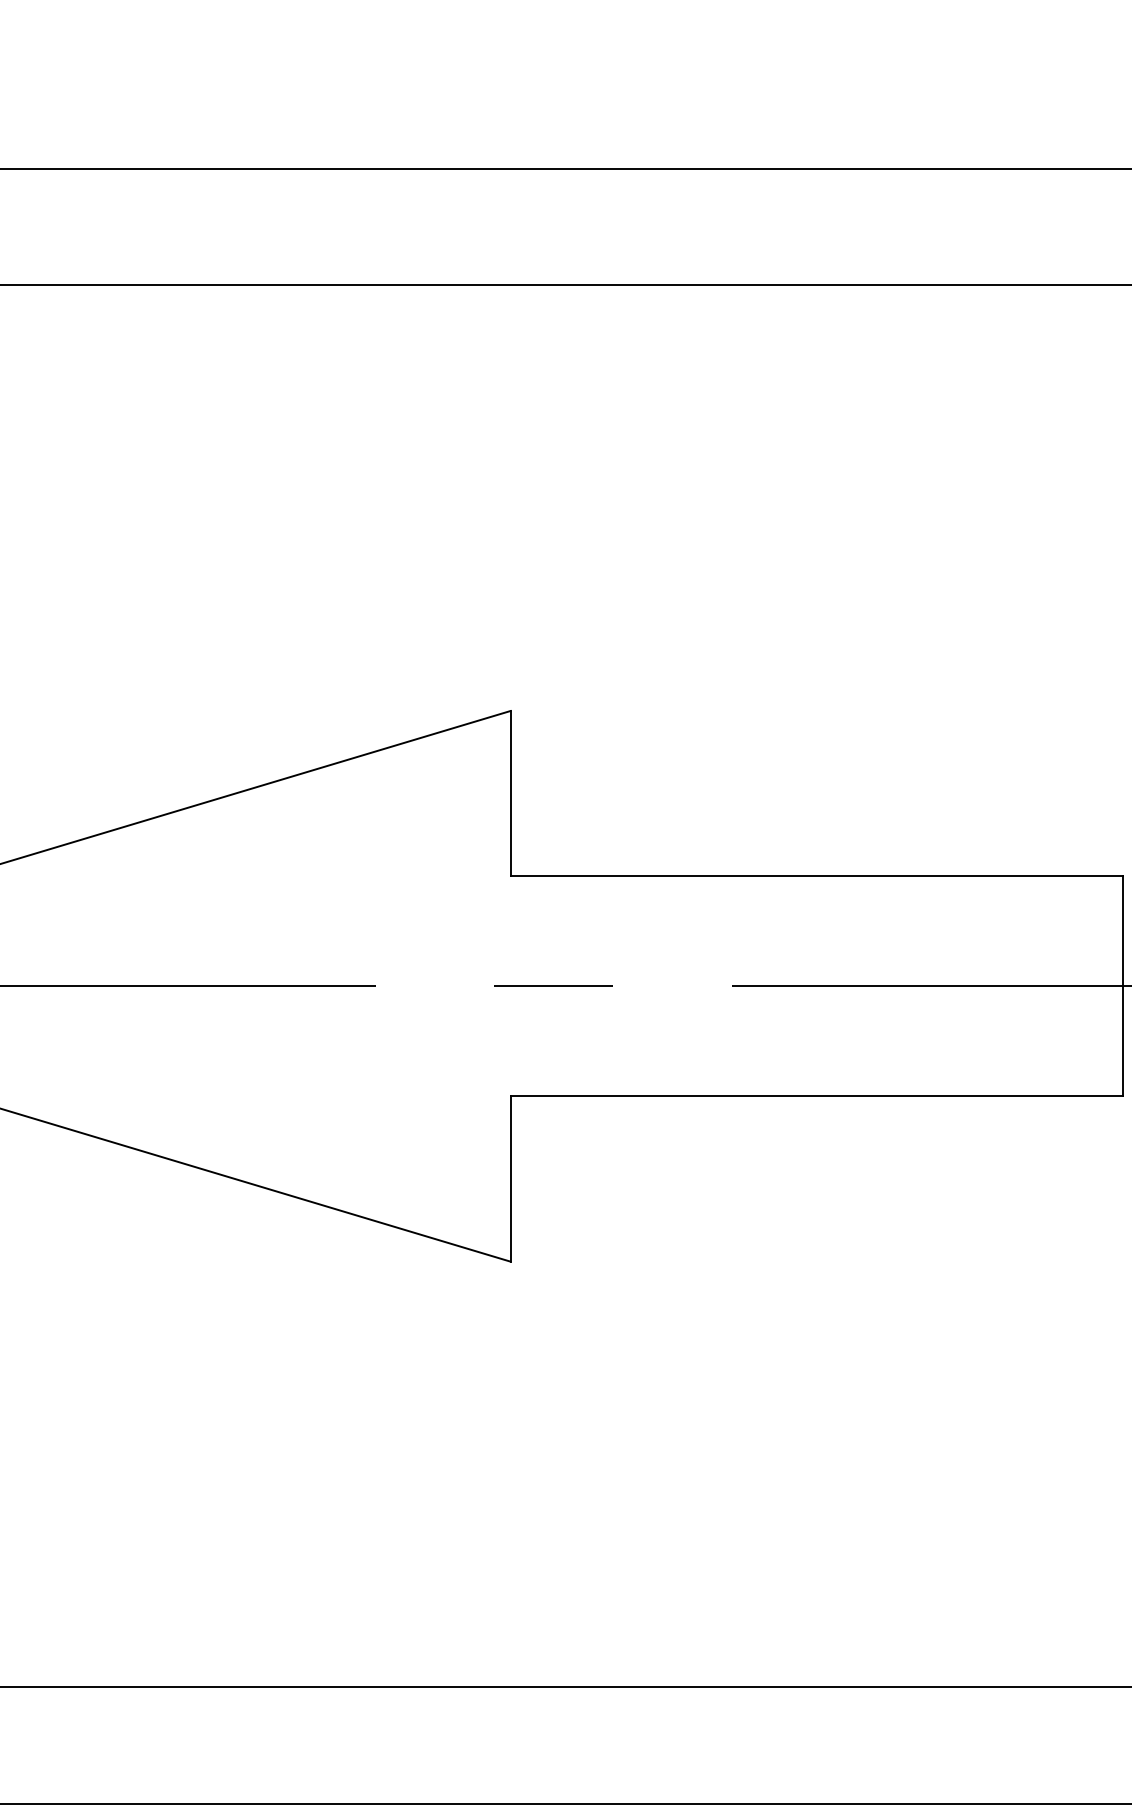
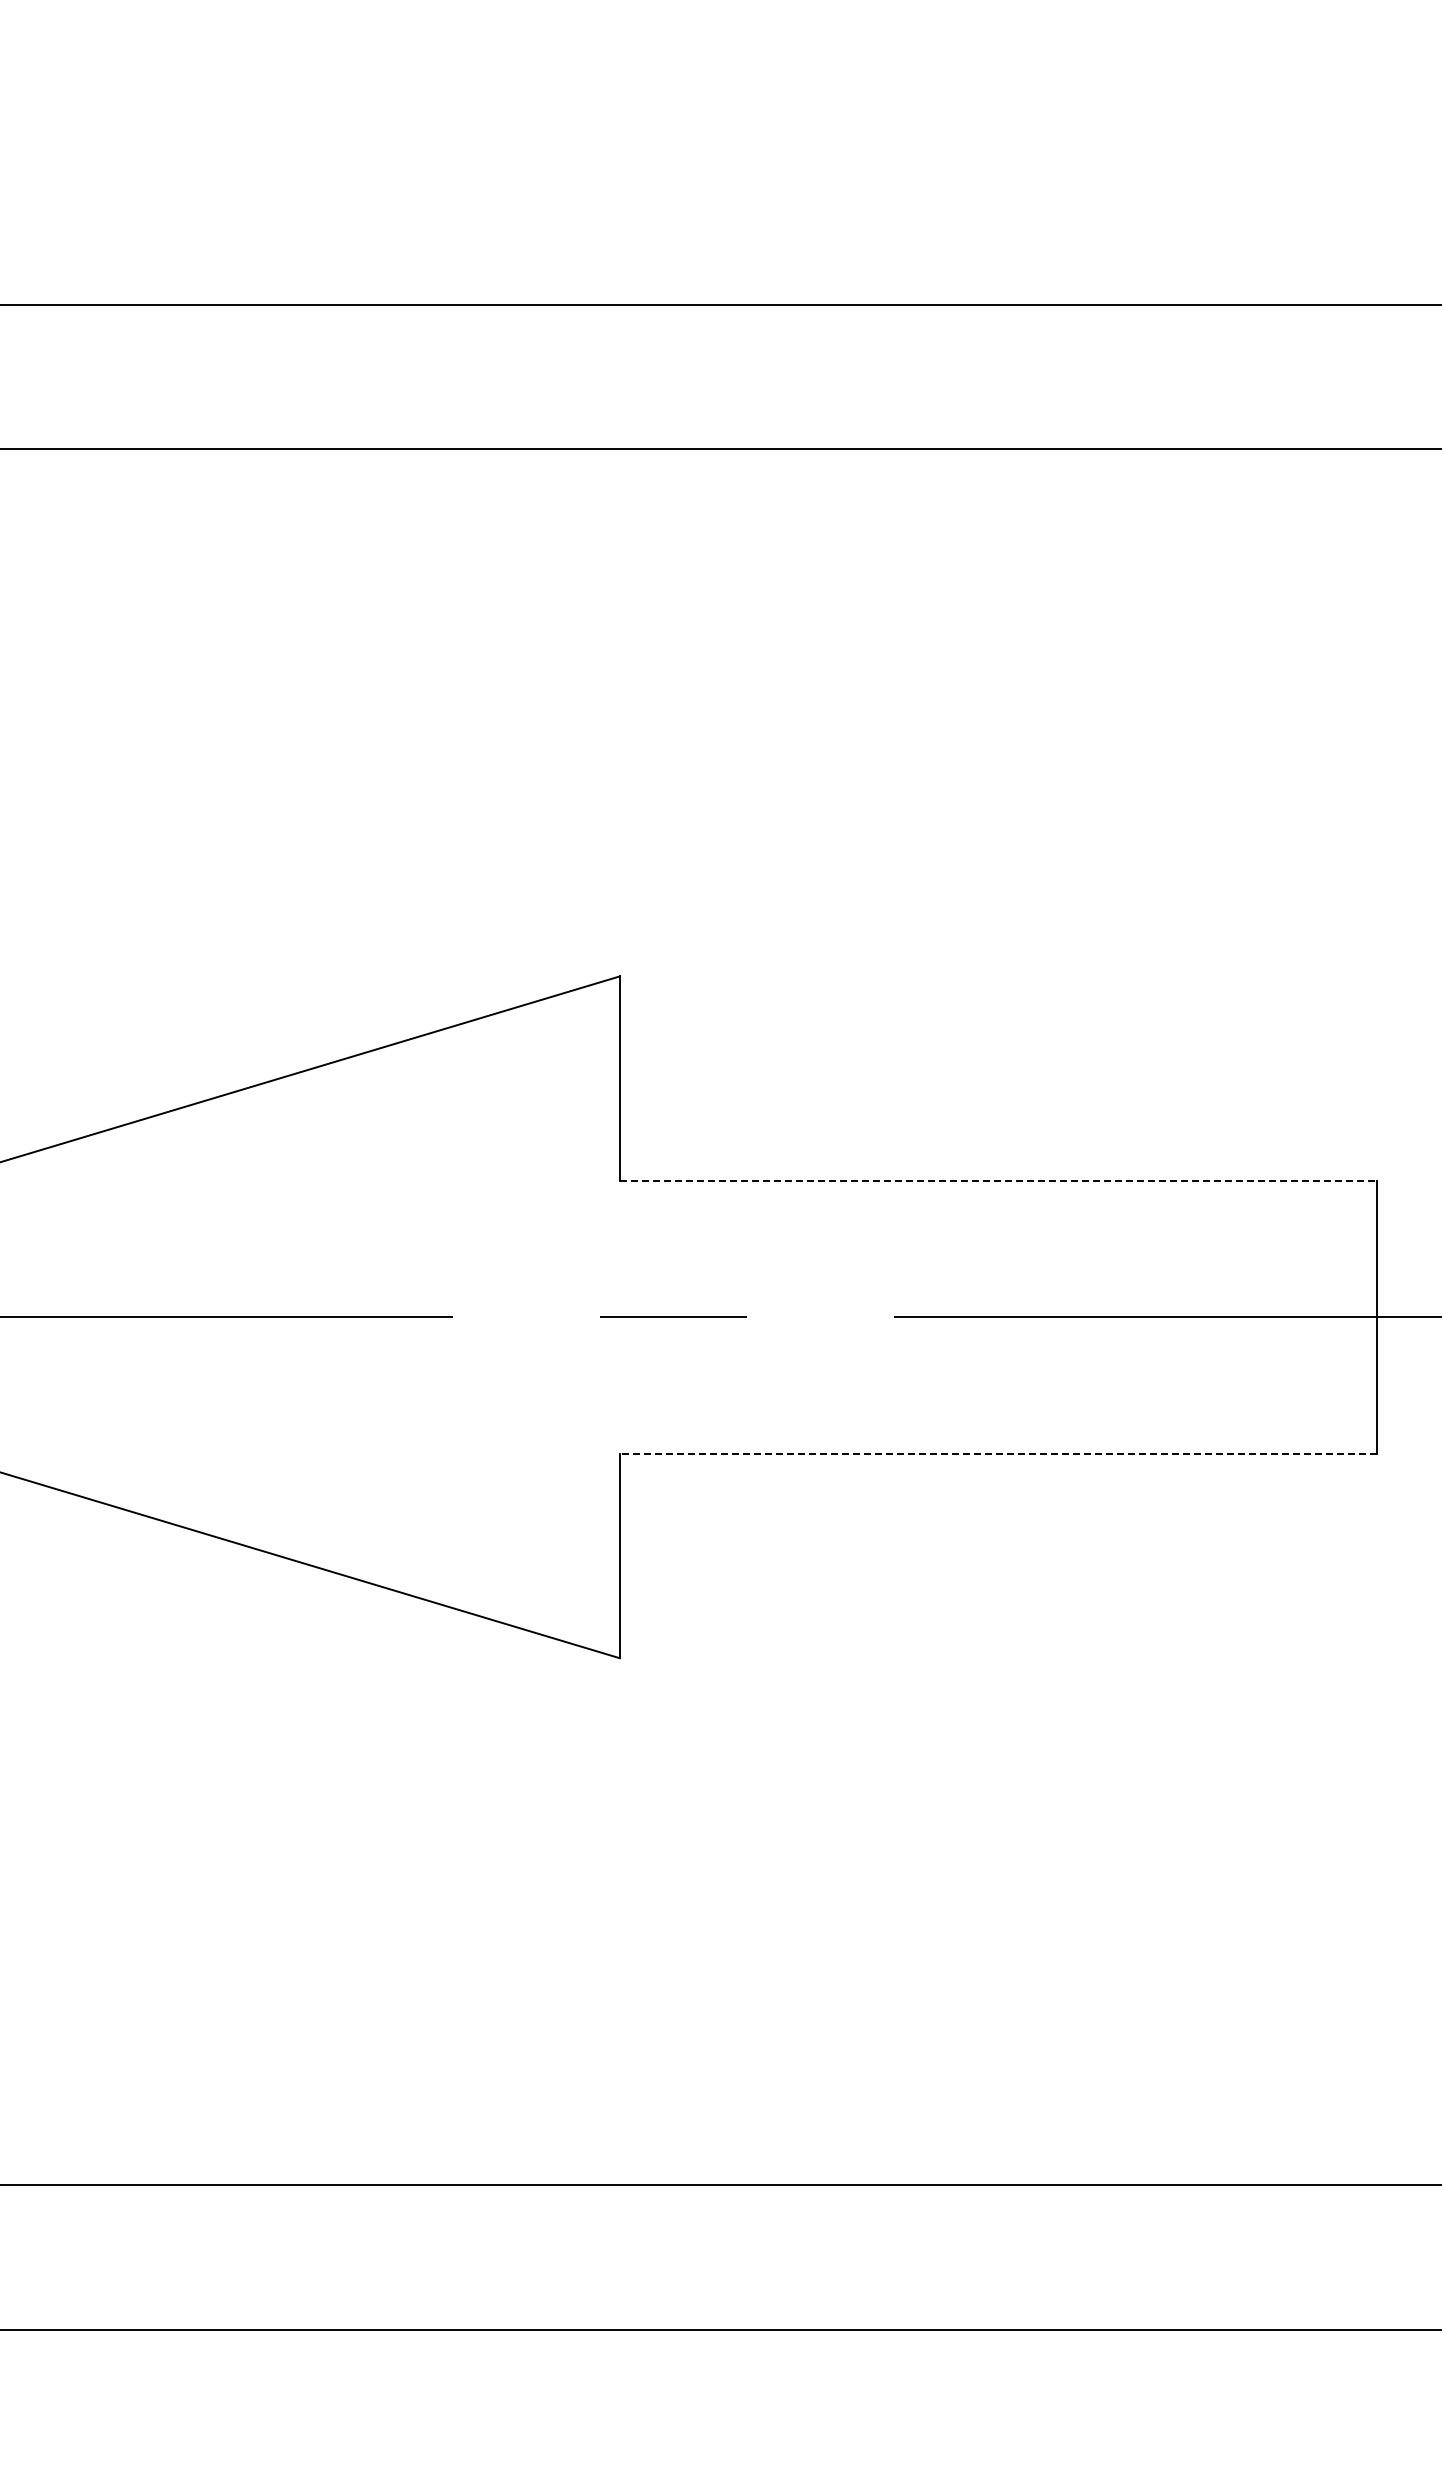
line: (816, 875) -> (998, 1180), solid -> dashed
line: (816, 1096) -> (998, 1453), solid -> dashed

